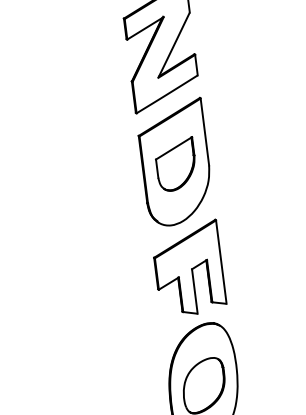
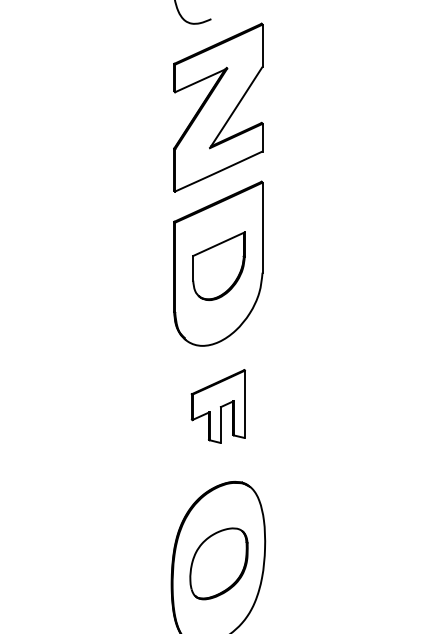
part: (188, 268) -> (218, 406), size x0.6

